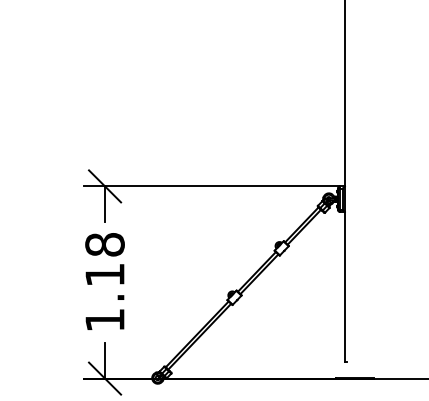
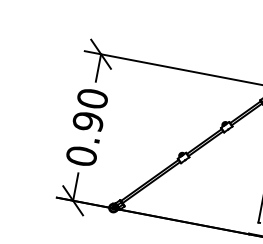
text: (104, 282) -> (86, 127), 1.18 -> 0.90

